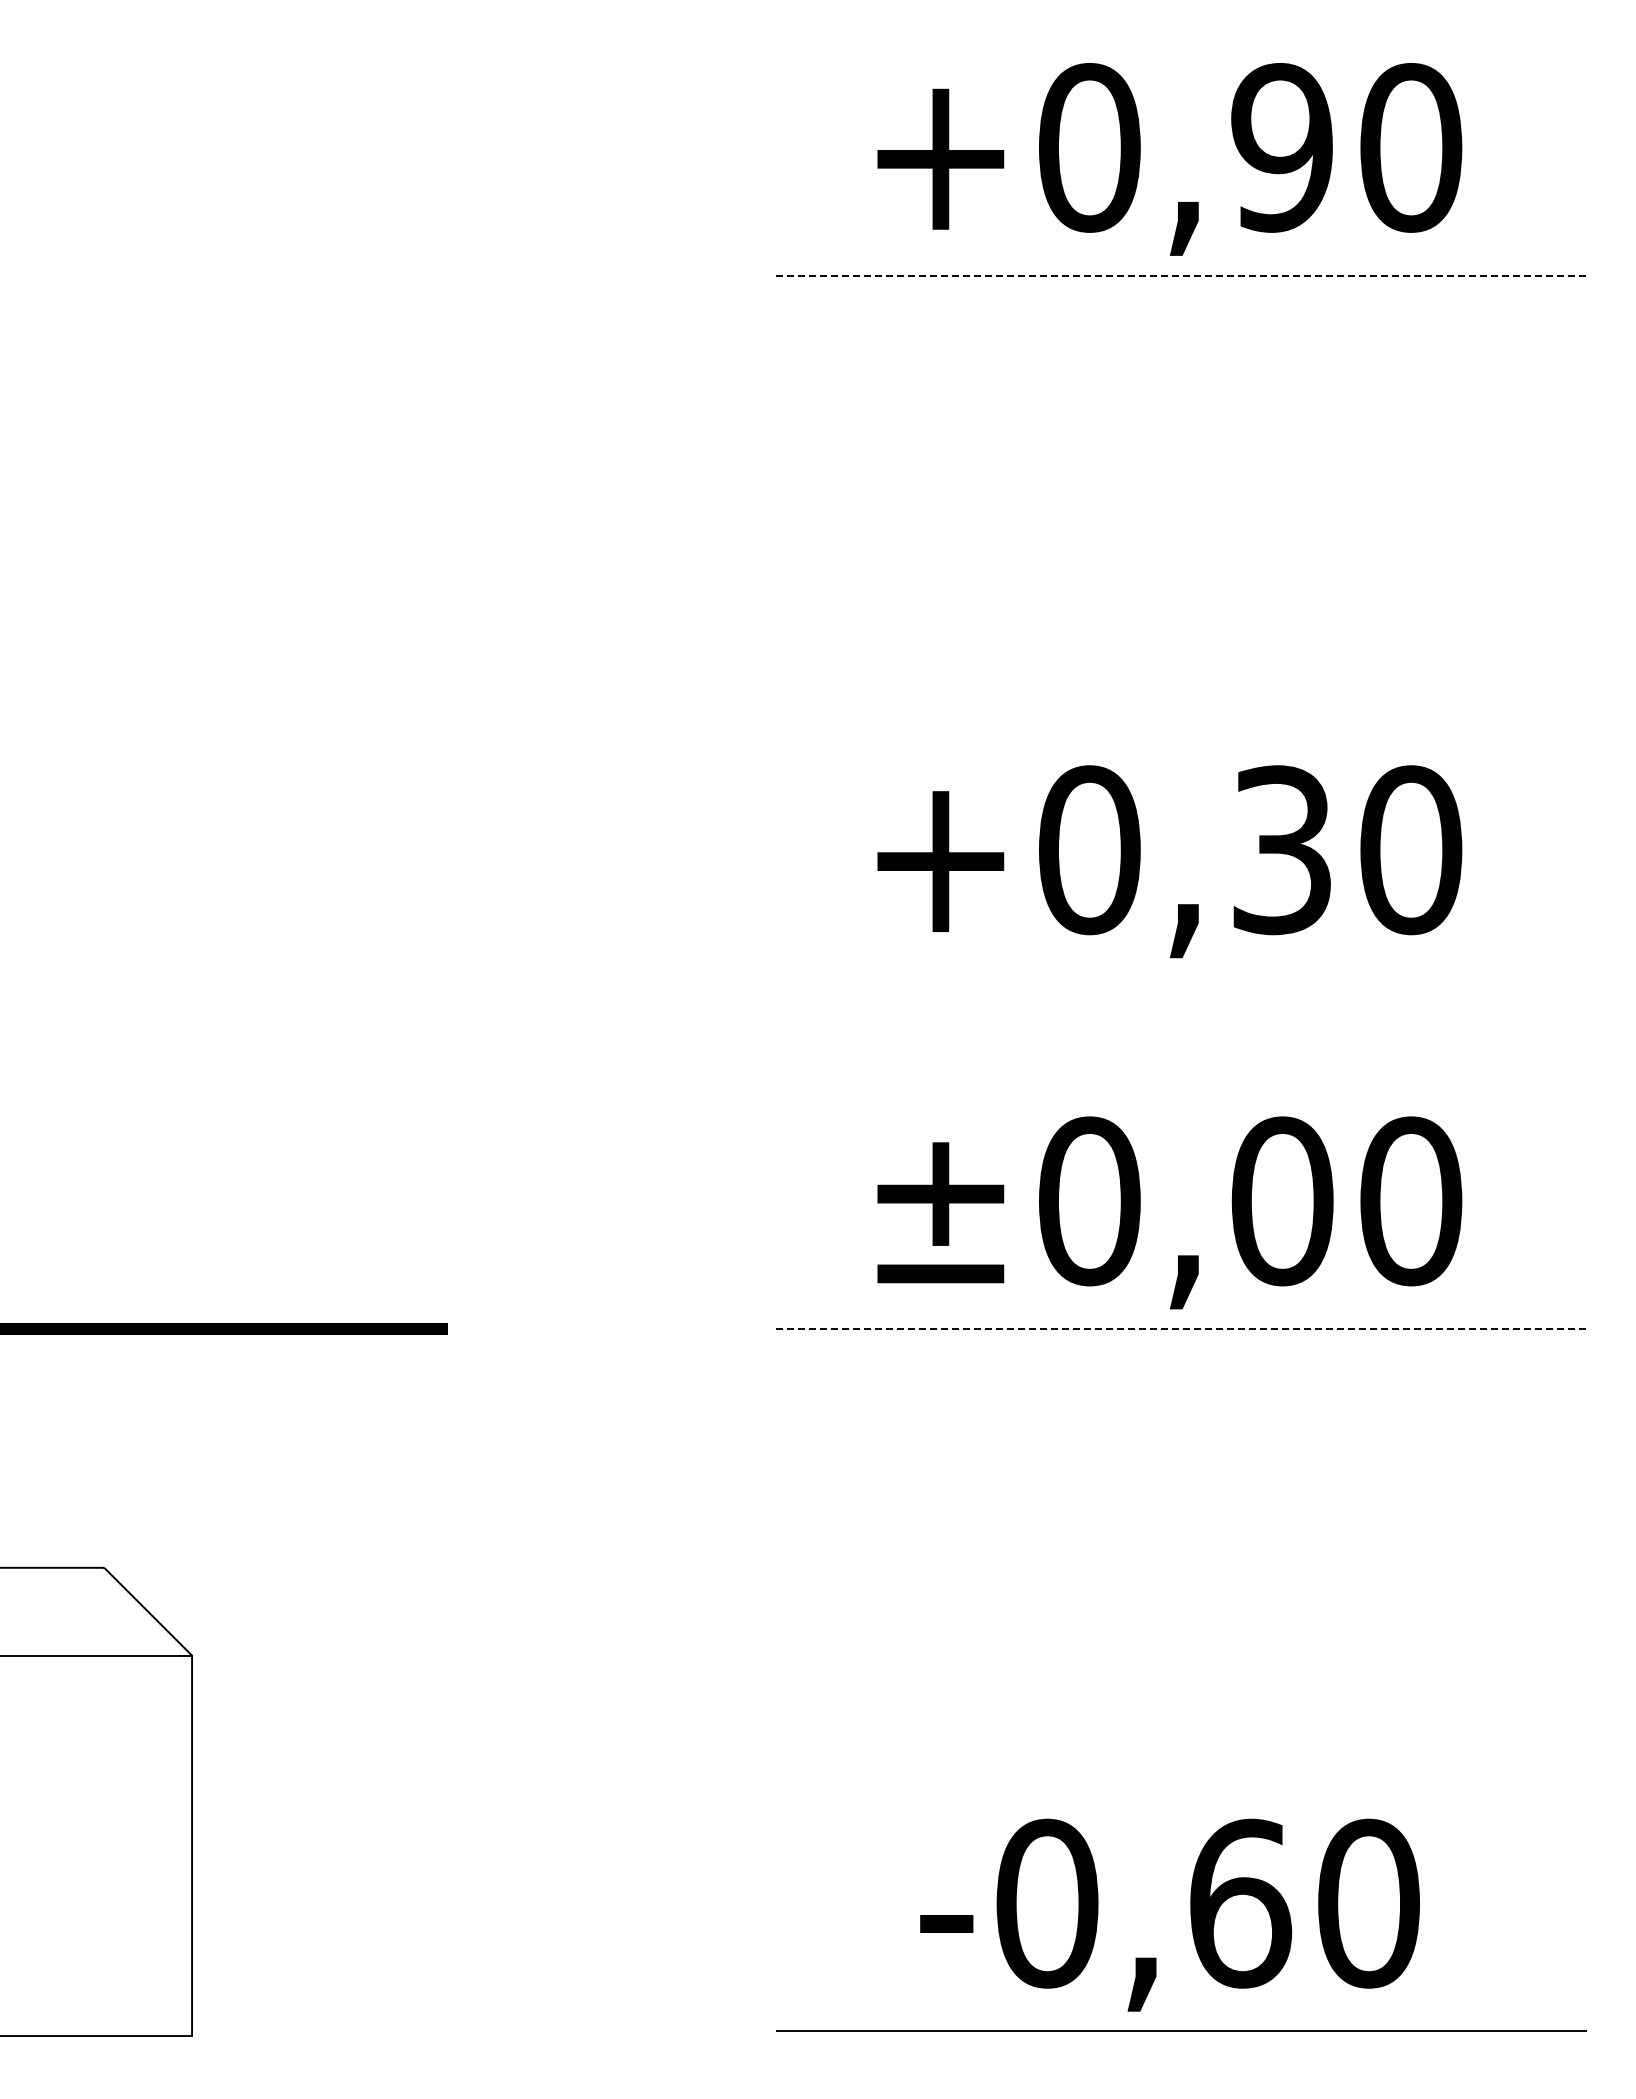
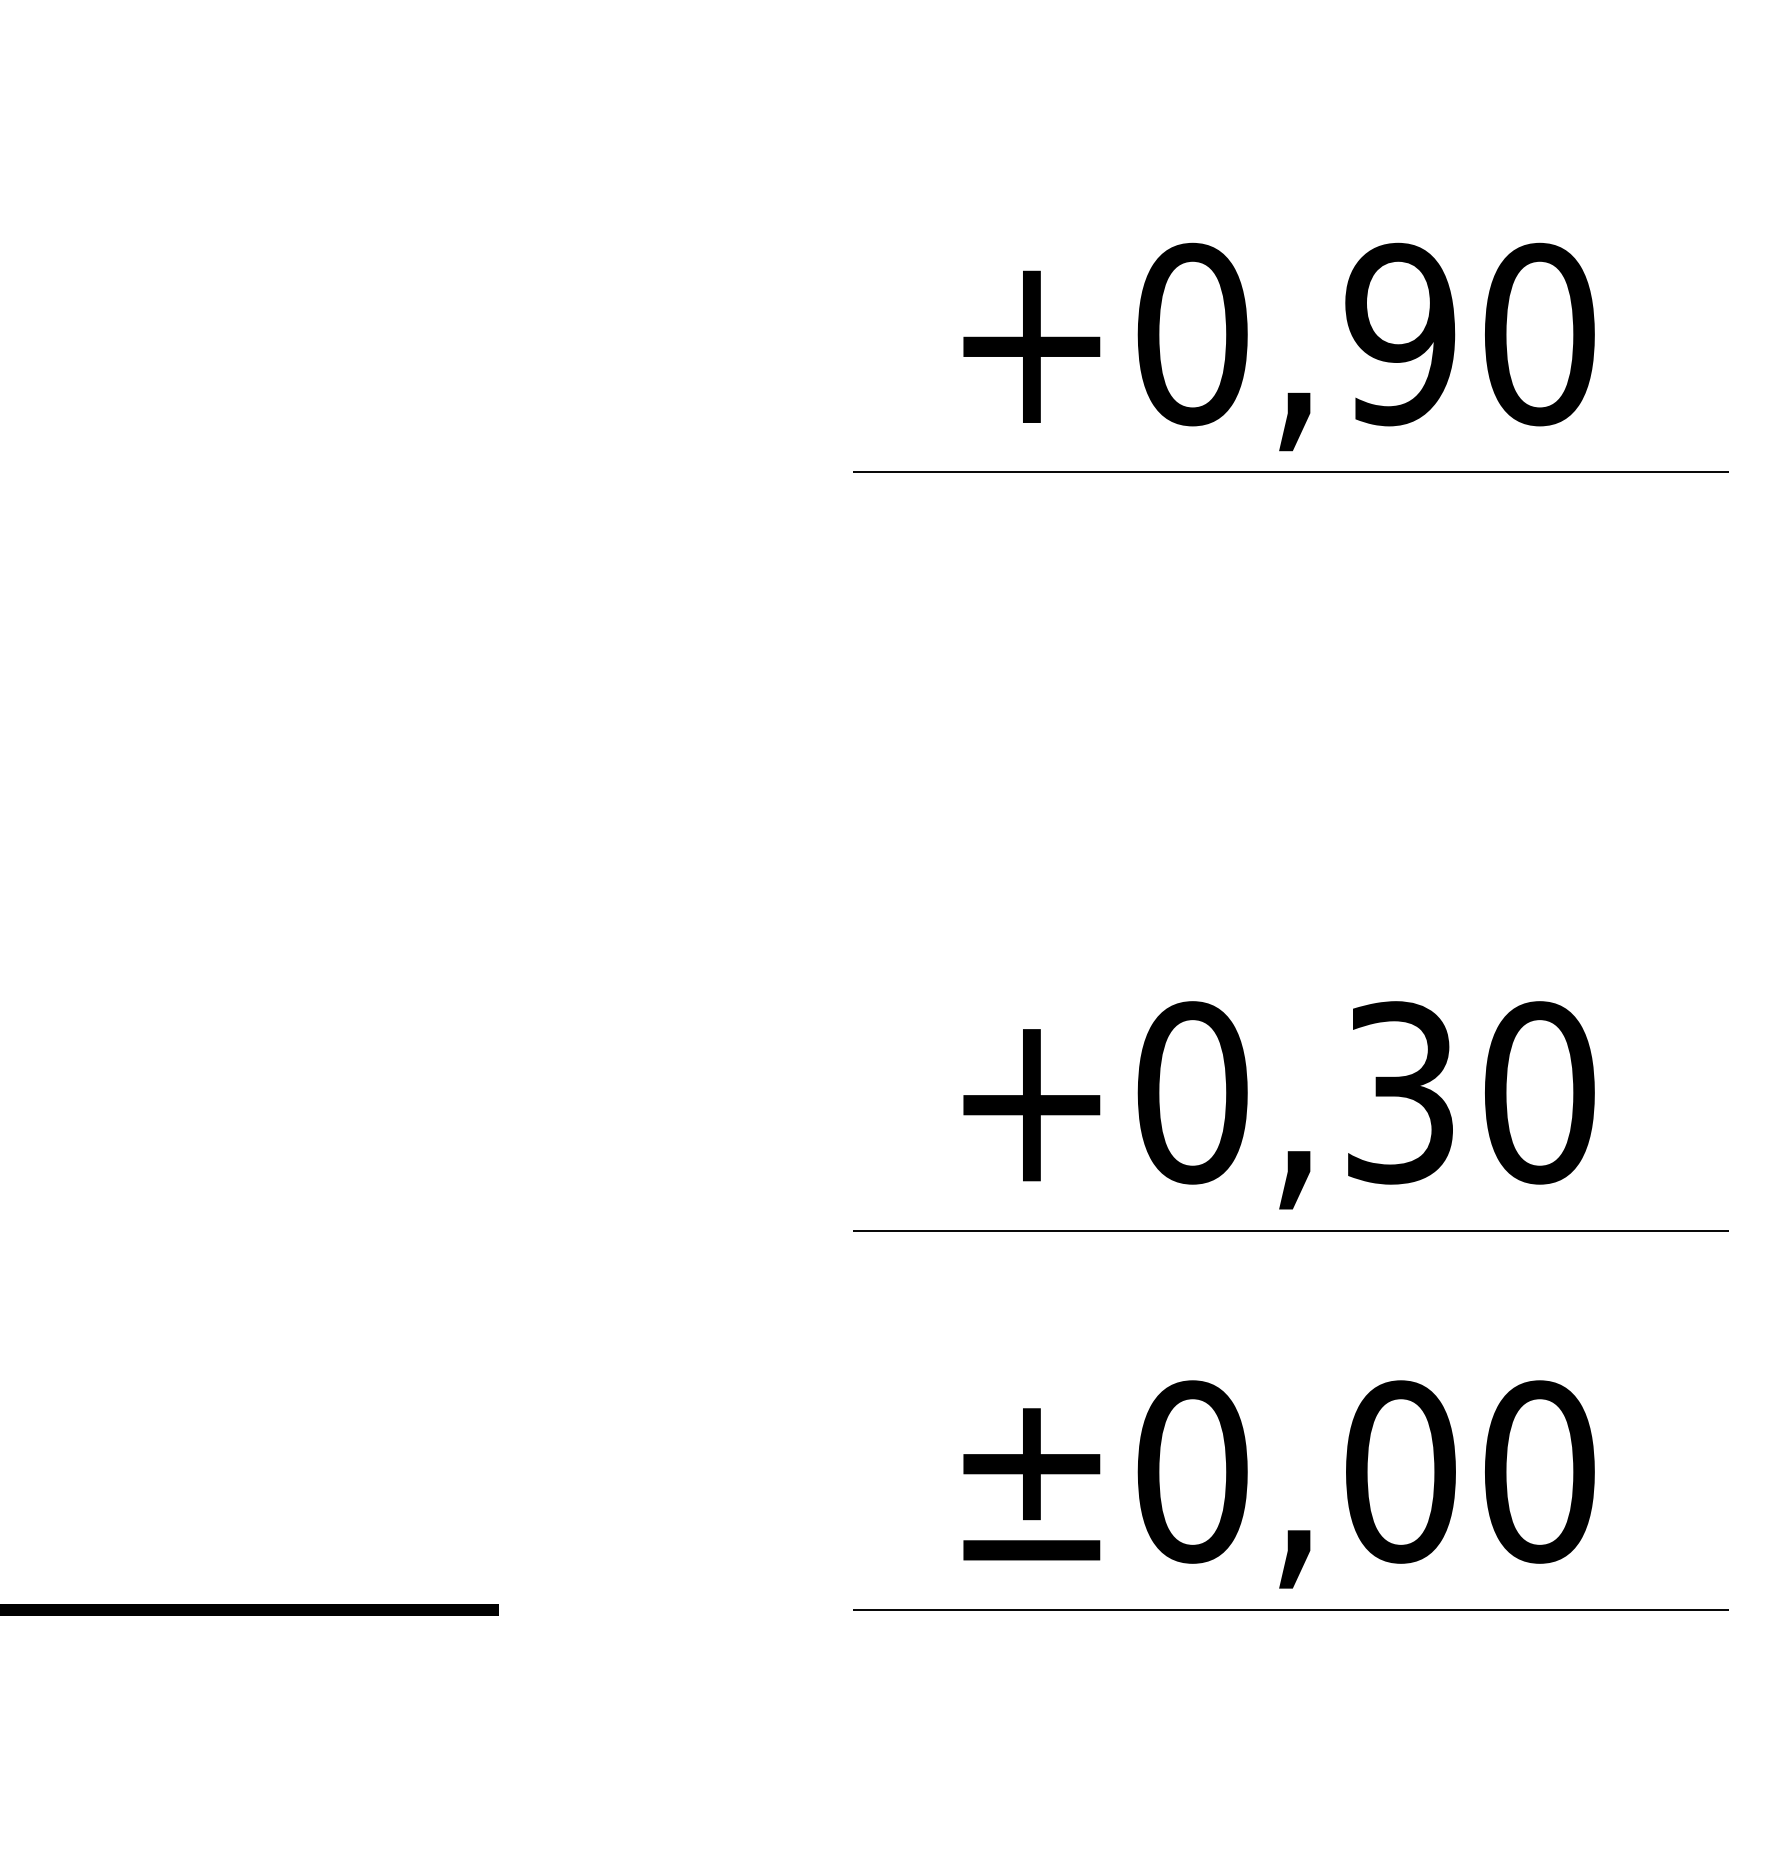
line: (1181, 275) -> (1291, 472), dashed -> solid
line: (1181, 977) -> (1291, 1230), added
line: (1181, 1329) -> (1291, 1610), dashed -> solid

